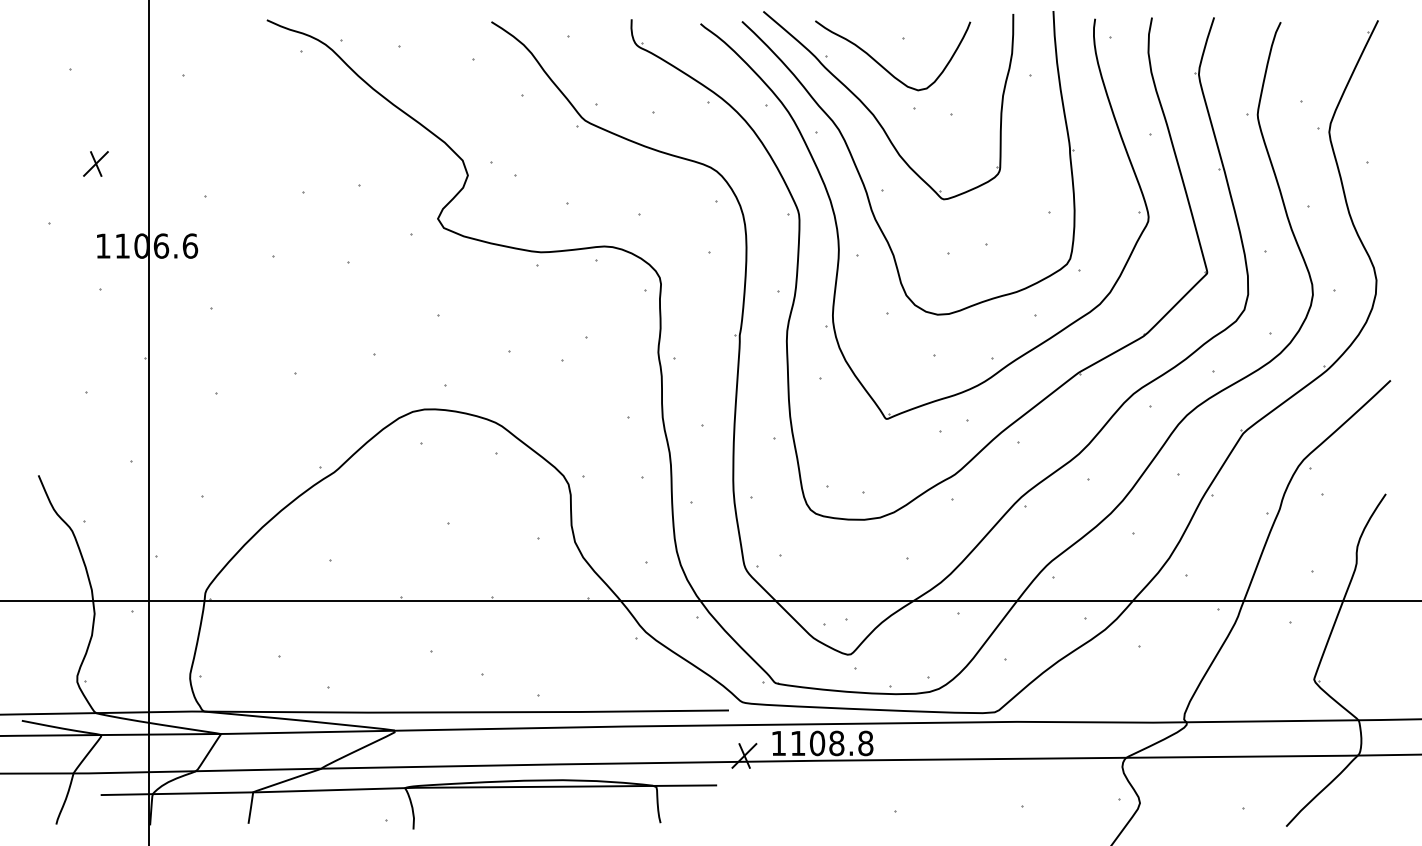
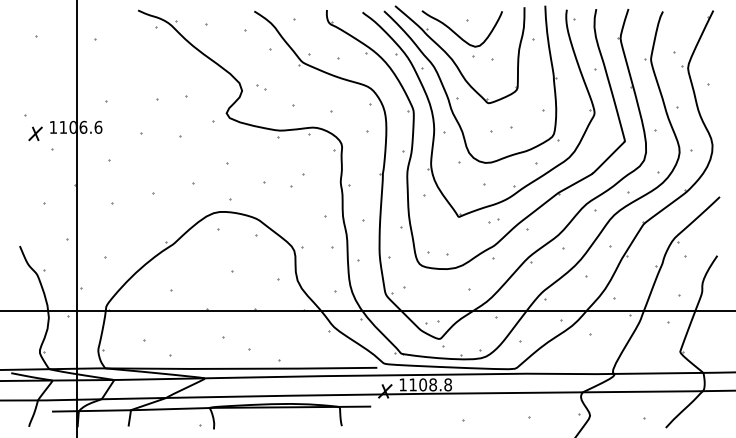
part: (95, 163) -> (35, 133), moved
part: (505, 168) -> (261, 87), size x0.62
part: (953, 425) -> (493, 220), size x0.62

